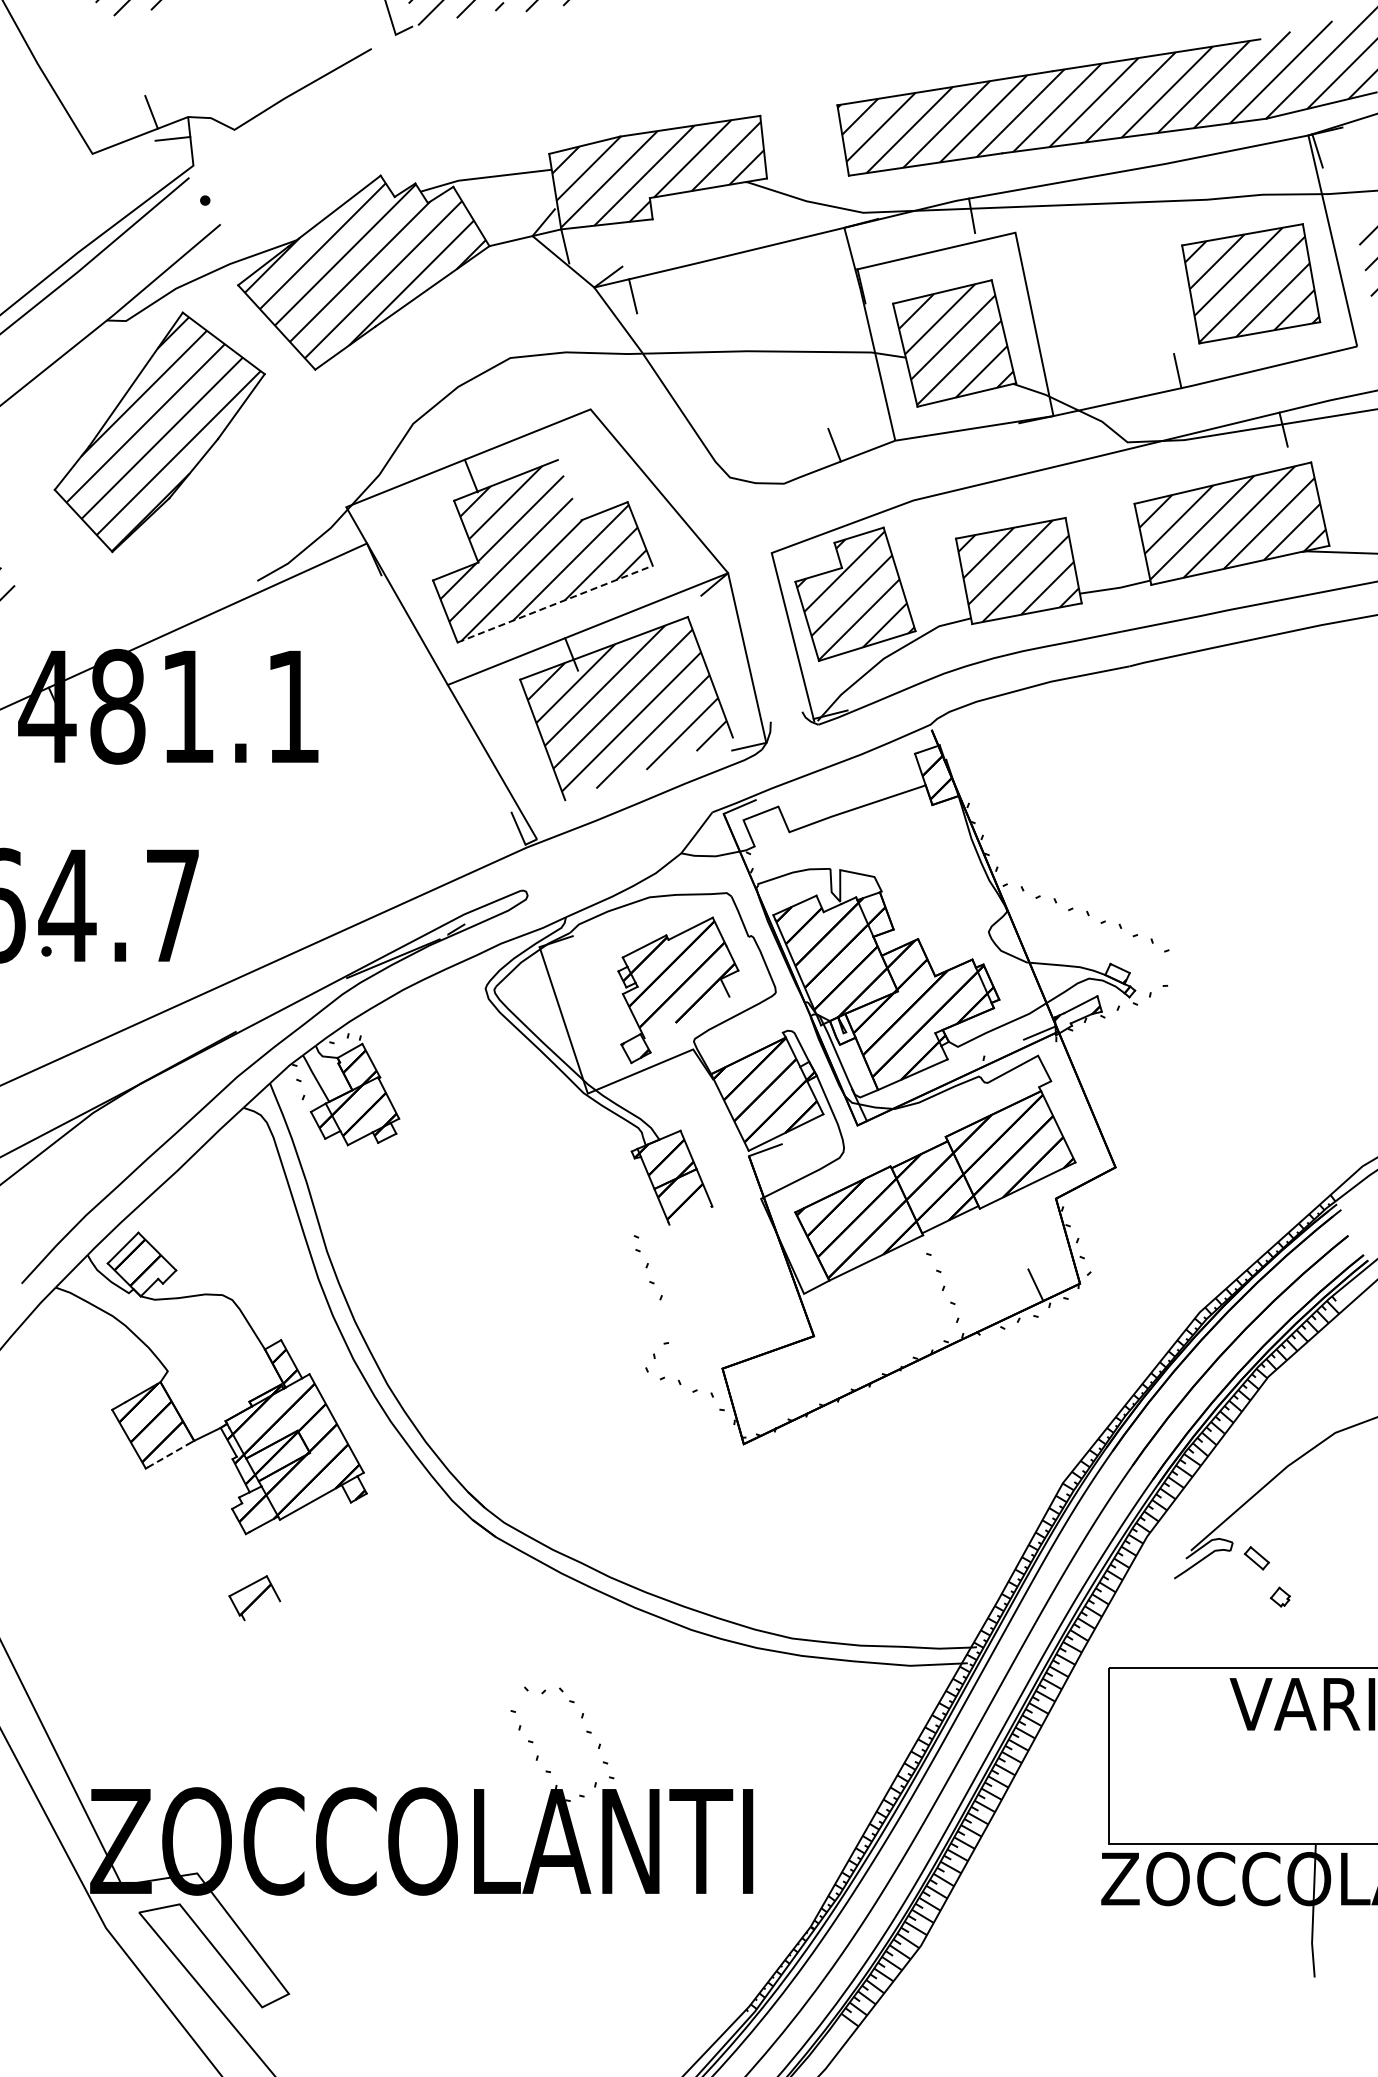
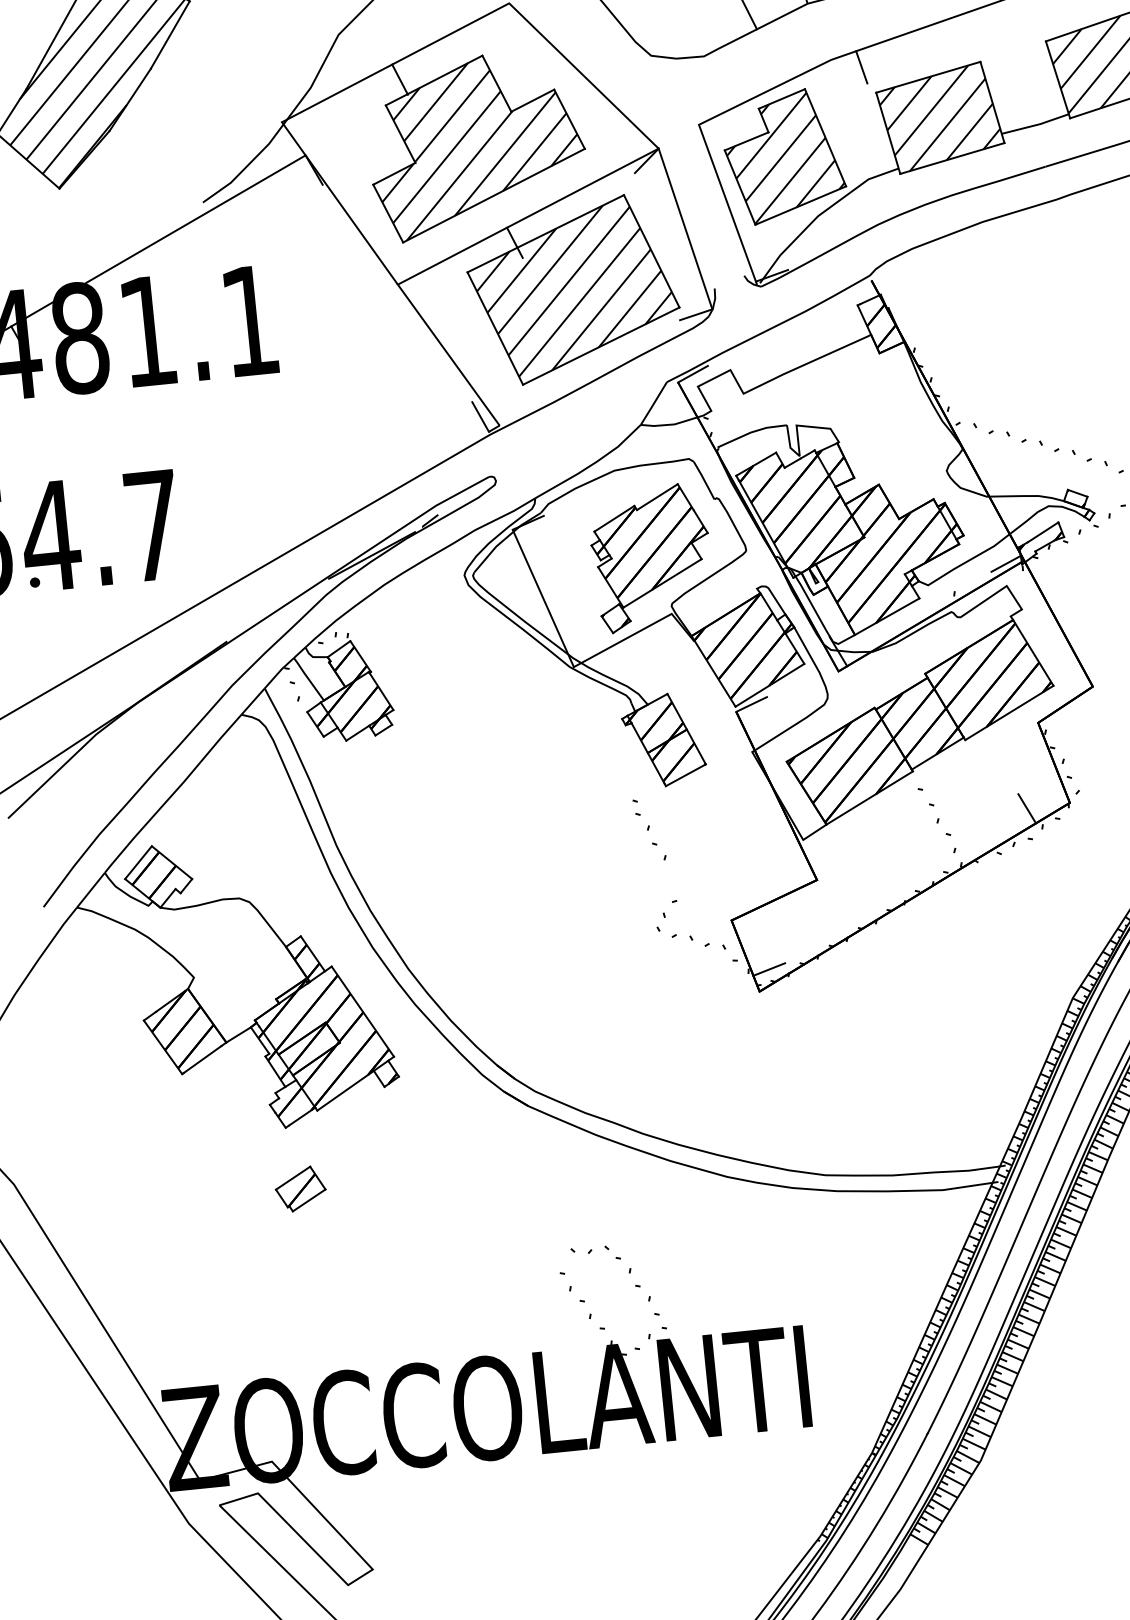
line: (569, 490) -> (496, 84), added
line: (943, 511) -> (861, 67), added
line: (555, 604) -> (494, 196), dashed -> solid
line: (648, 768) -> (600, 345), added
line: (686, 1017) -> (662, 583), added
line: (690, 1215) -> (685, 775), added
line: (755, 1422) -> (768, 969), added
line: (168, 1455) -> (202, 1059), dashed -> solid
line: (262, 1610) -> (309, 1200), added

